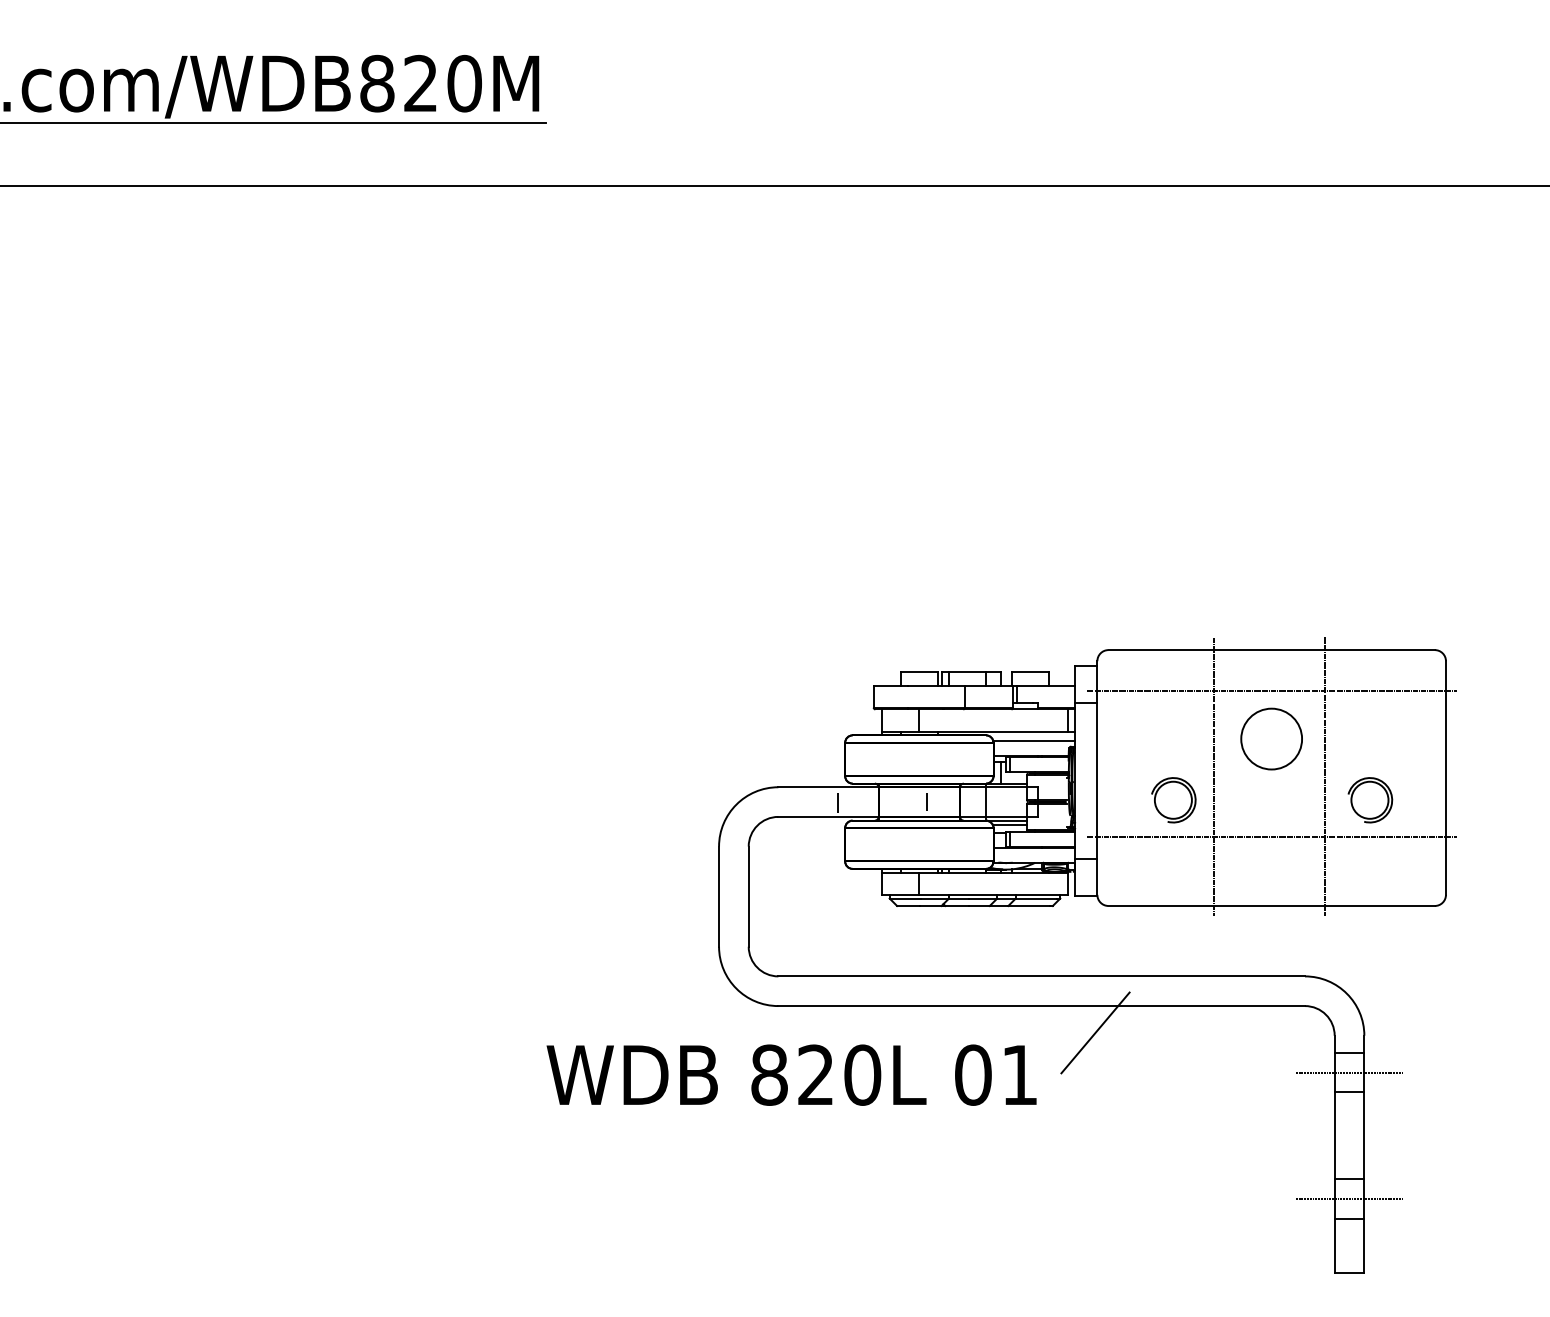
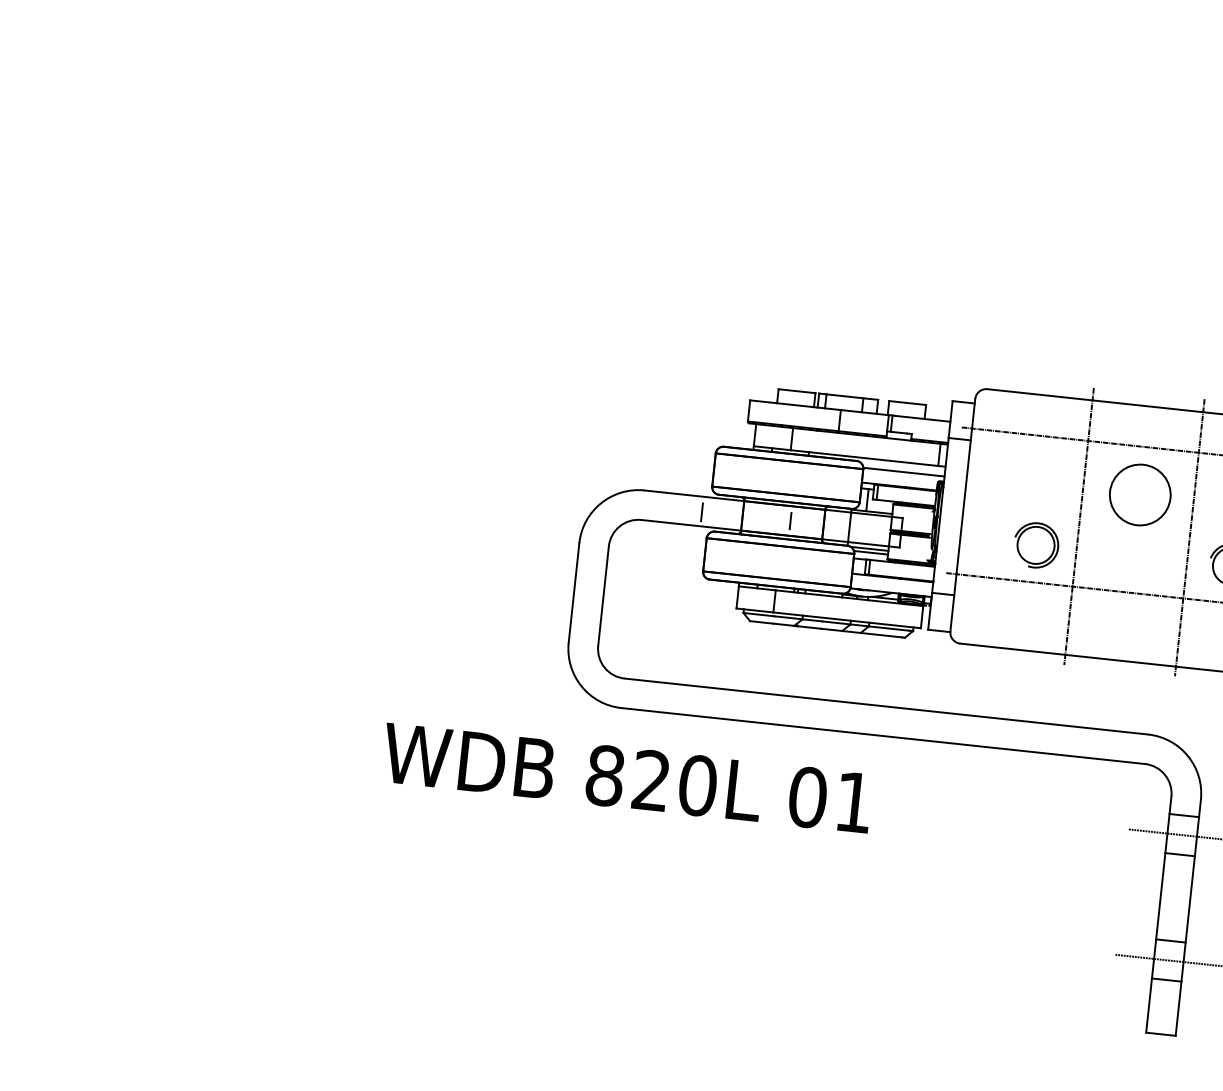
line: (1095, 1032) -> (933, 768), removed

